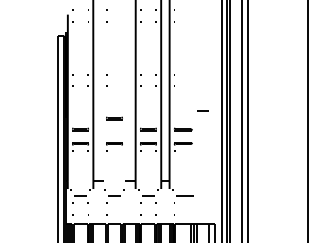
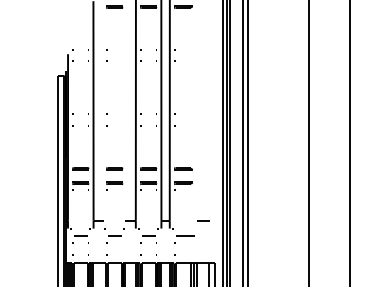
line: (203, 110) -> (203, 220), moved
line: (114, 117) -> (114, 168), moved

